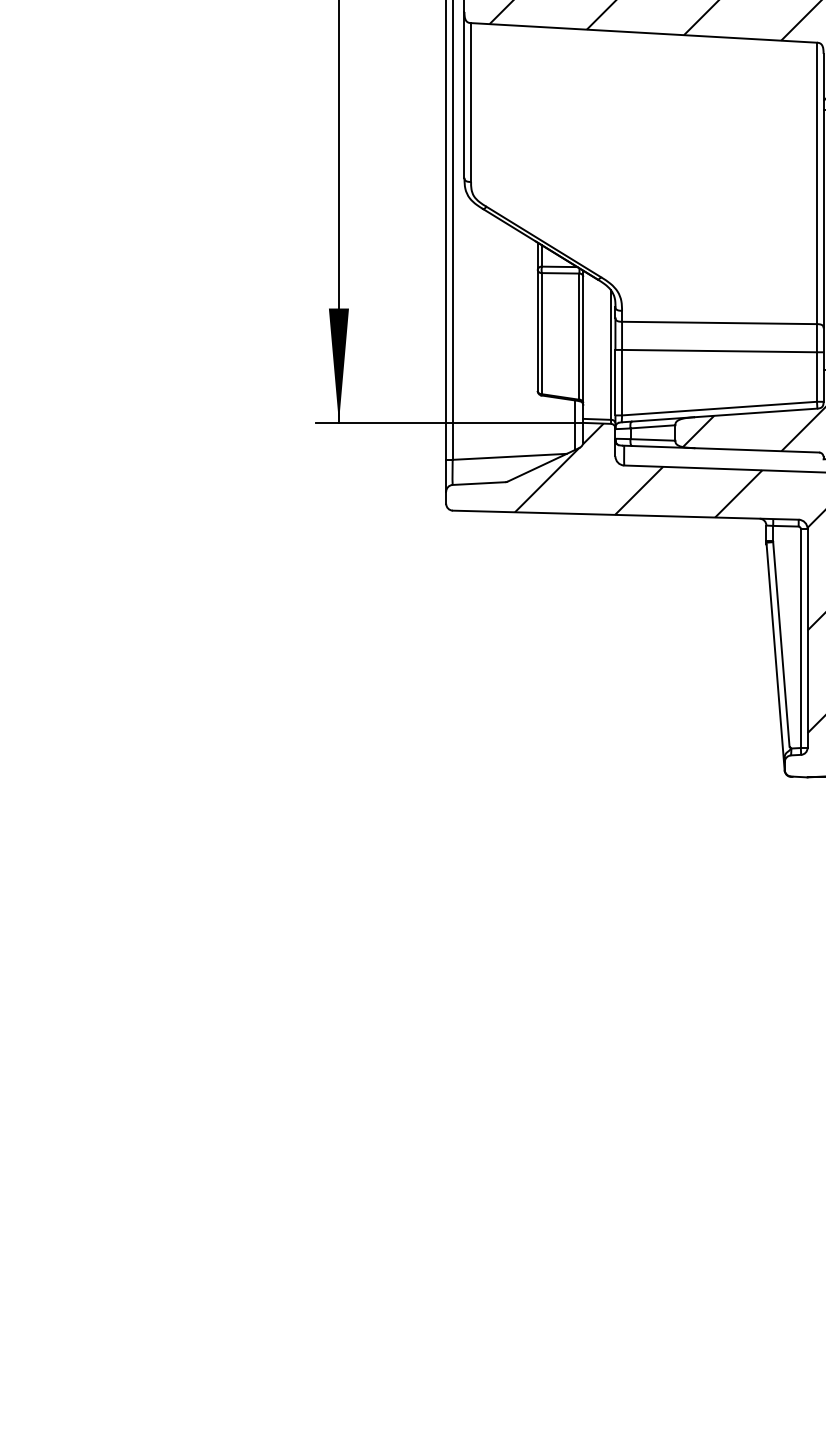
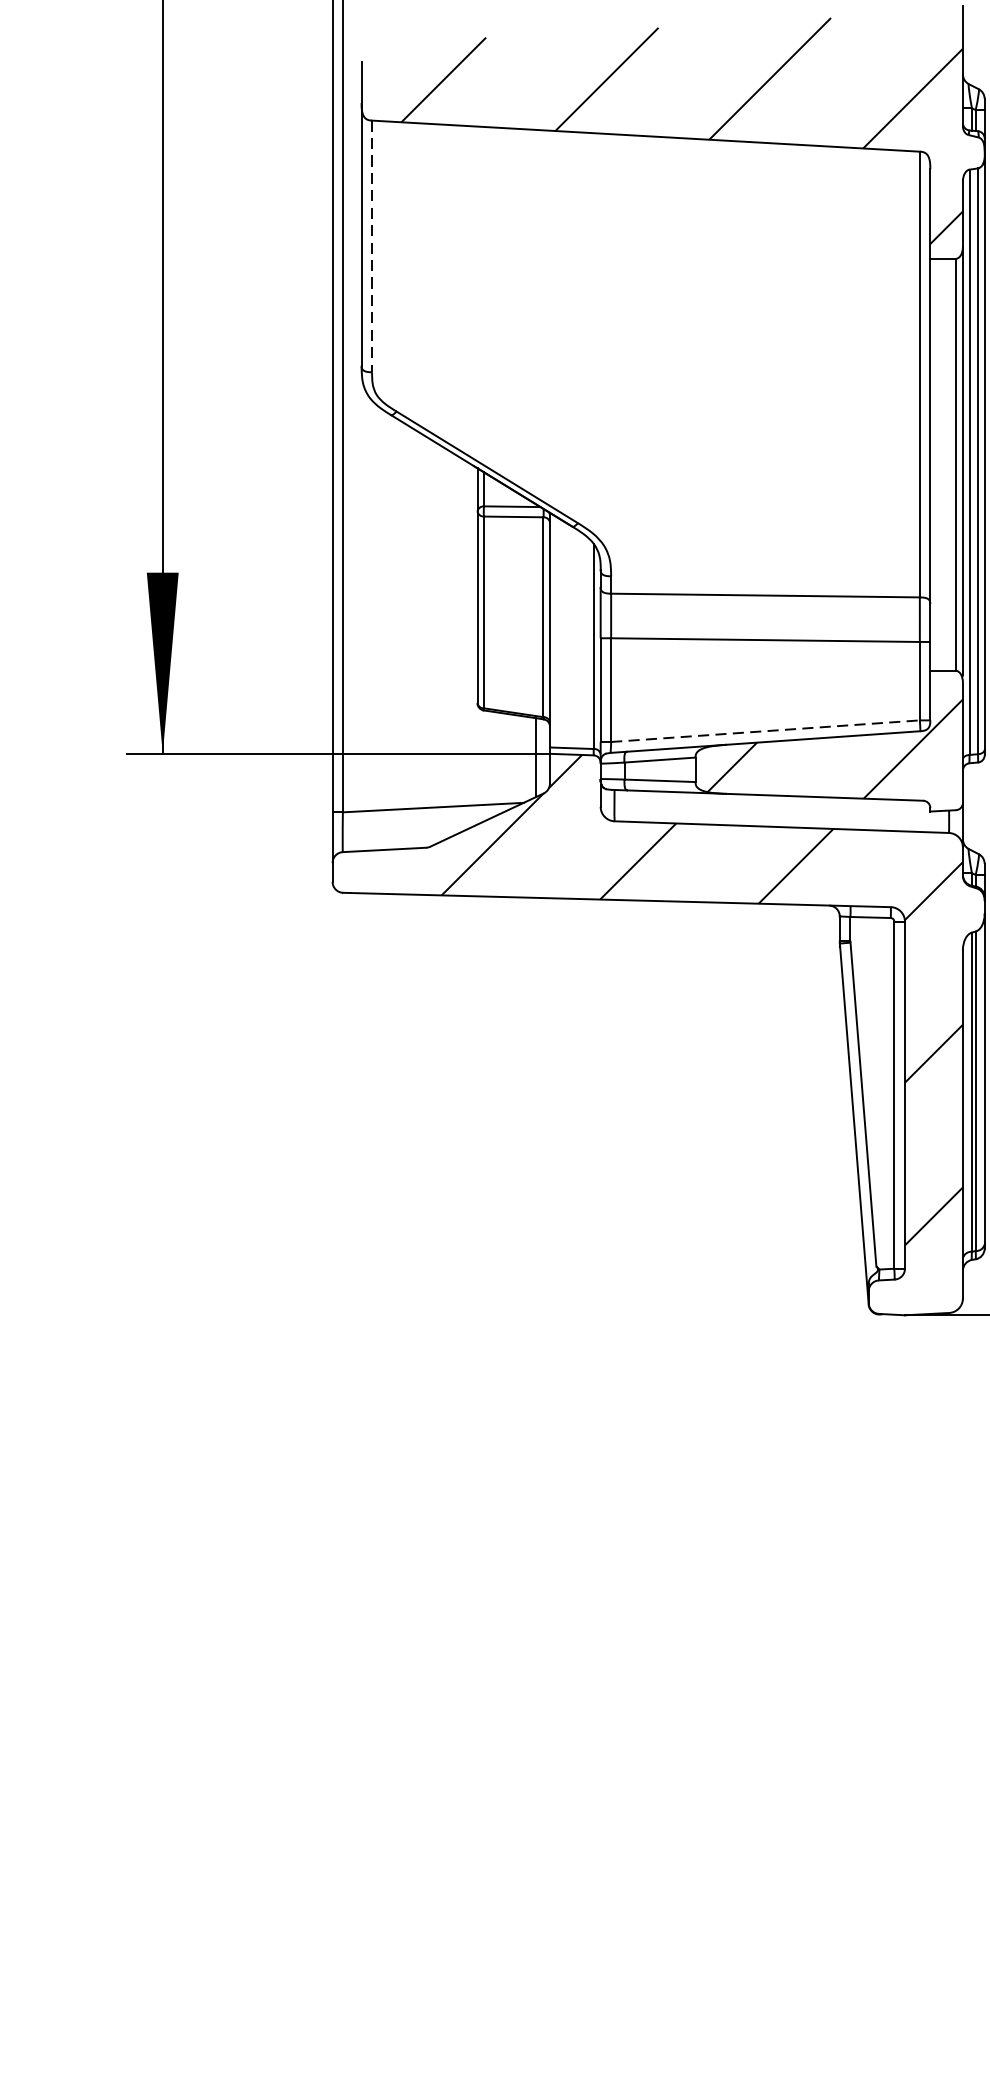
line: (471, 103) -> (372, 247), solid -> dashed
line: (719, 408) -> (765, 731), solid -> dashed

